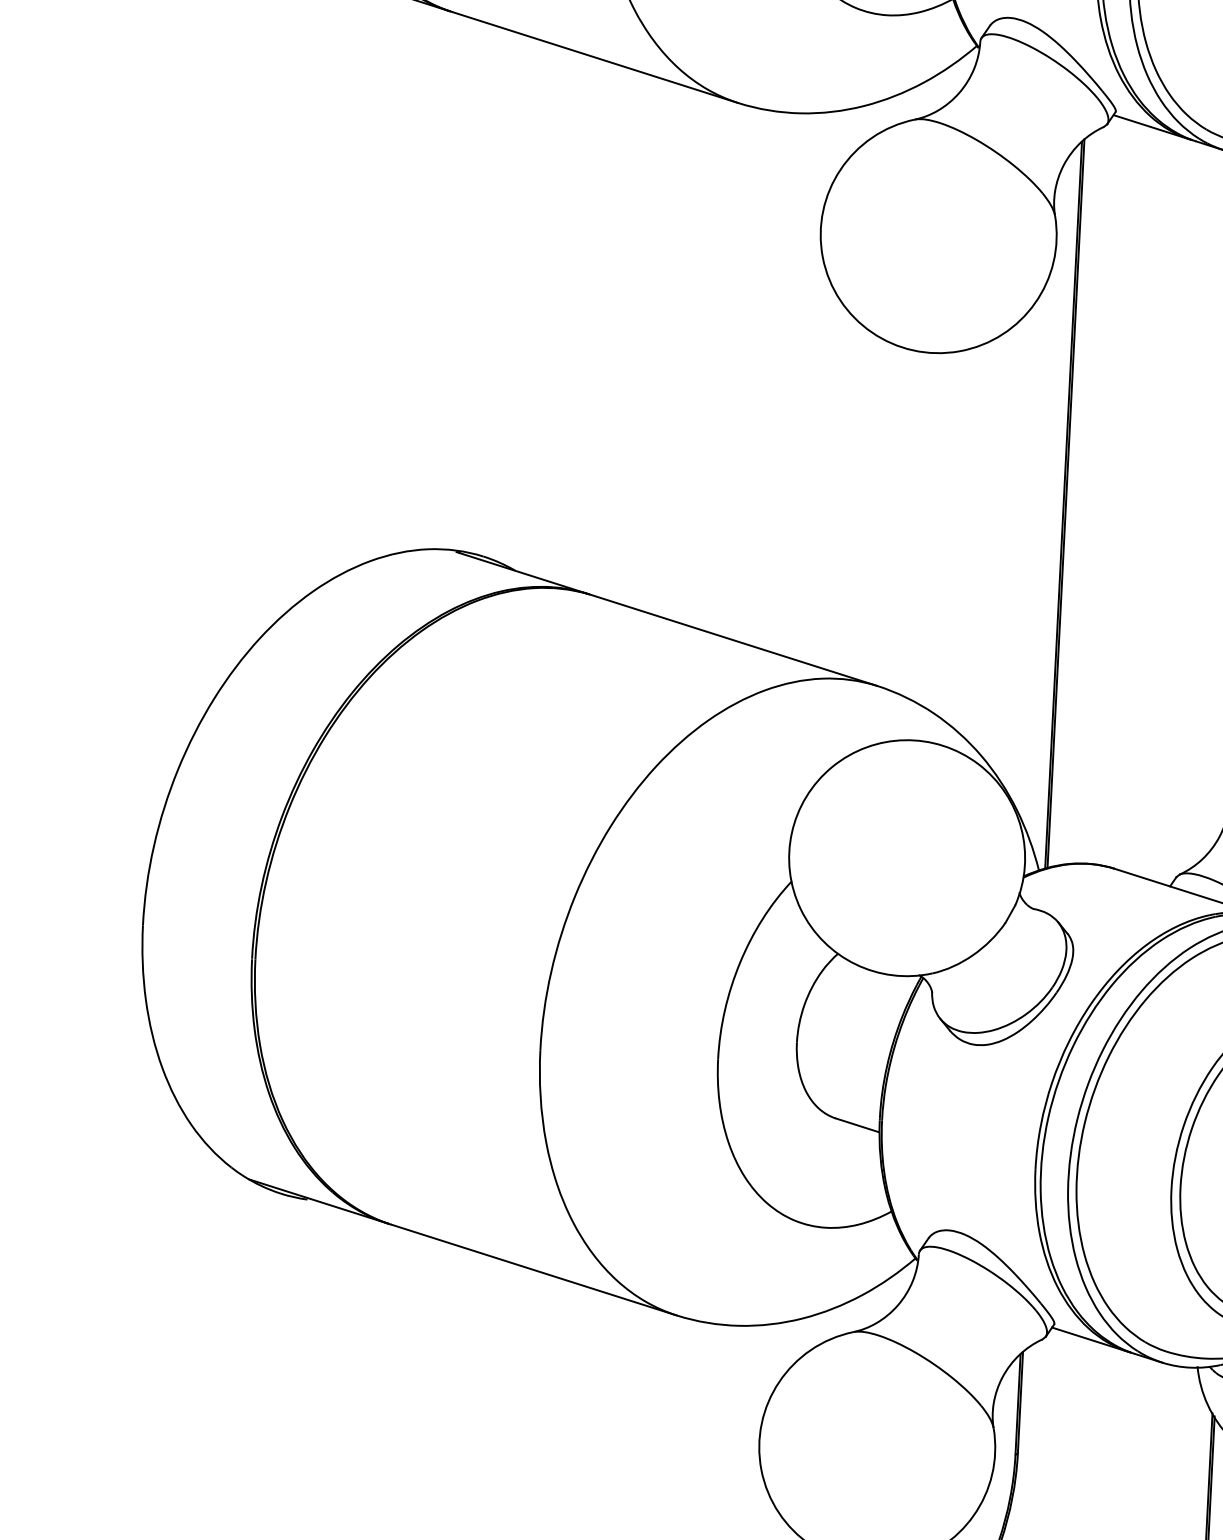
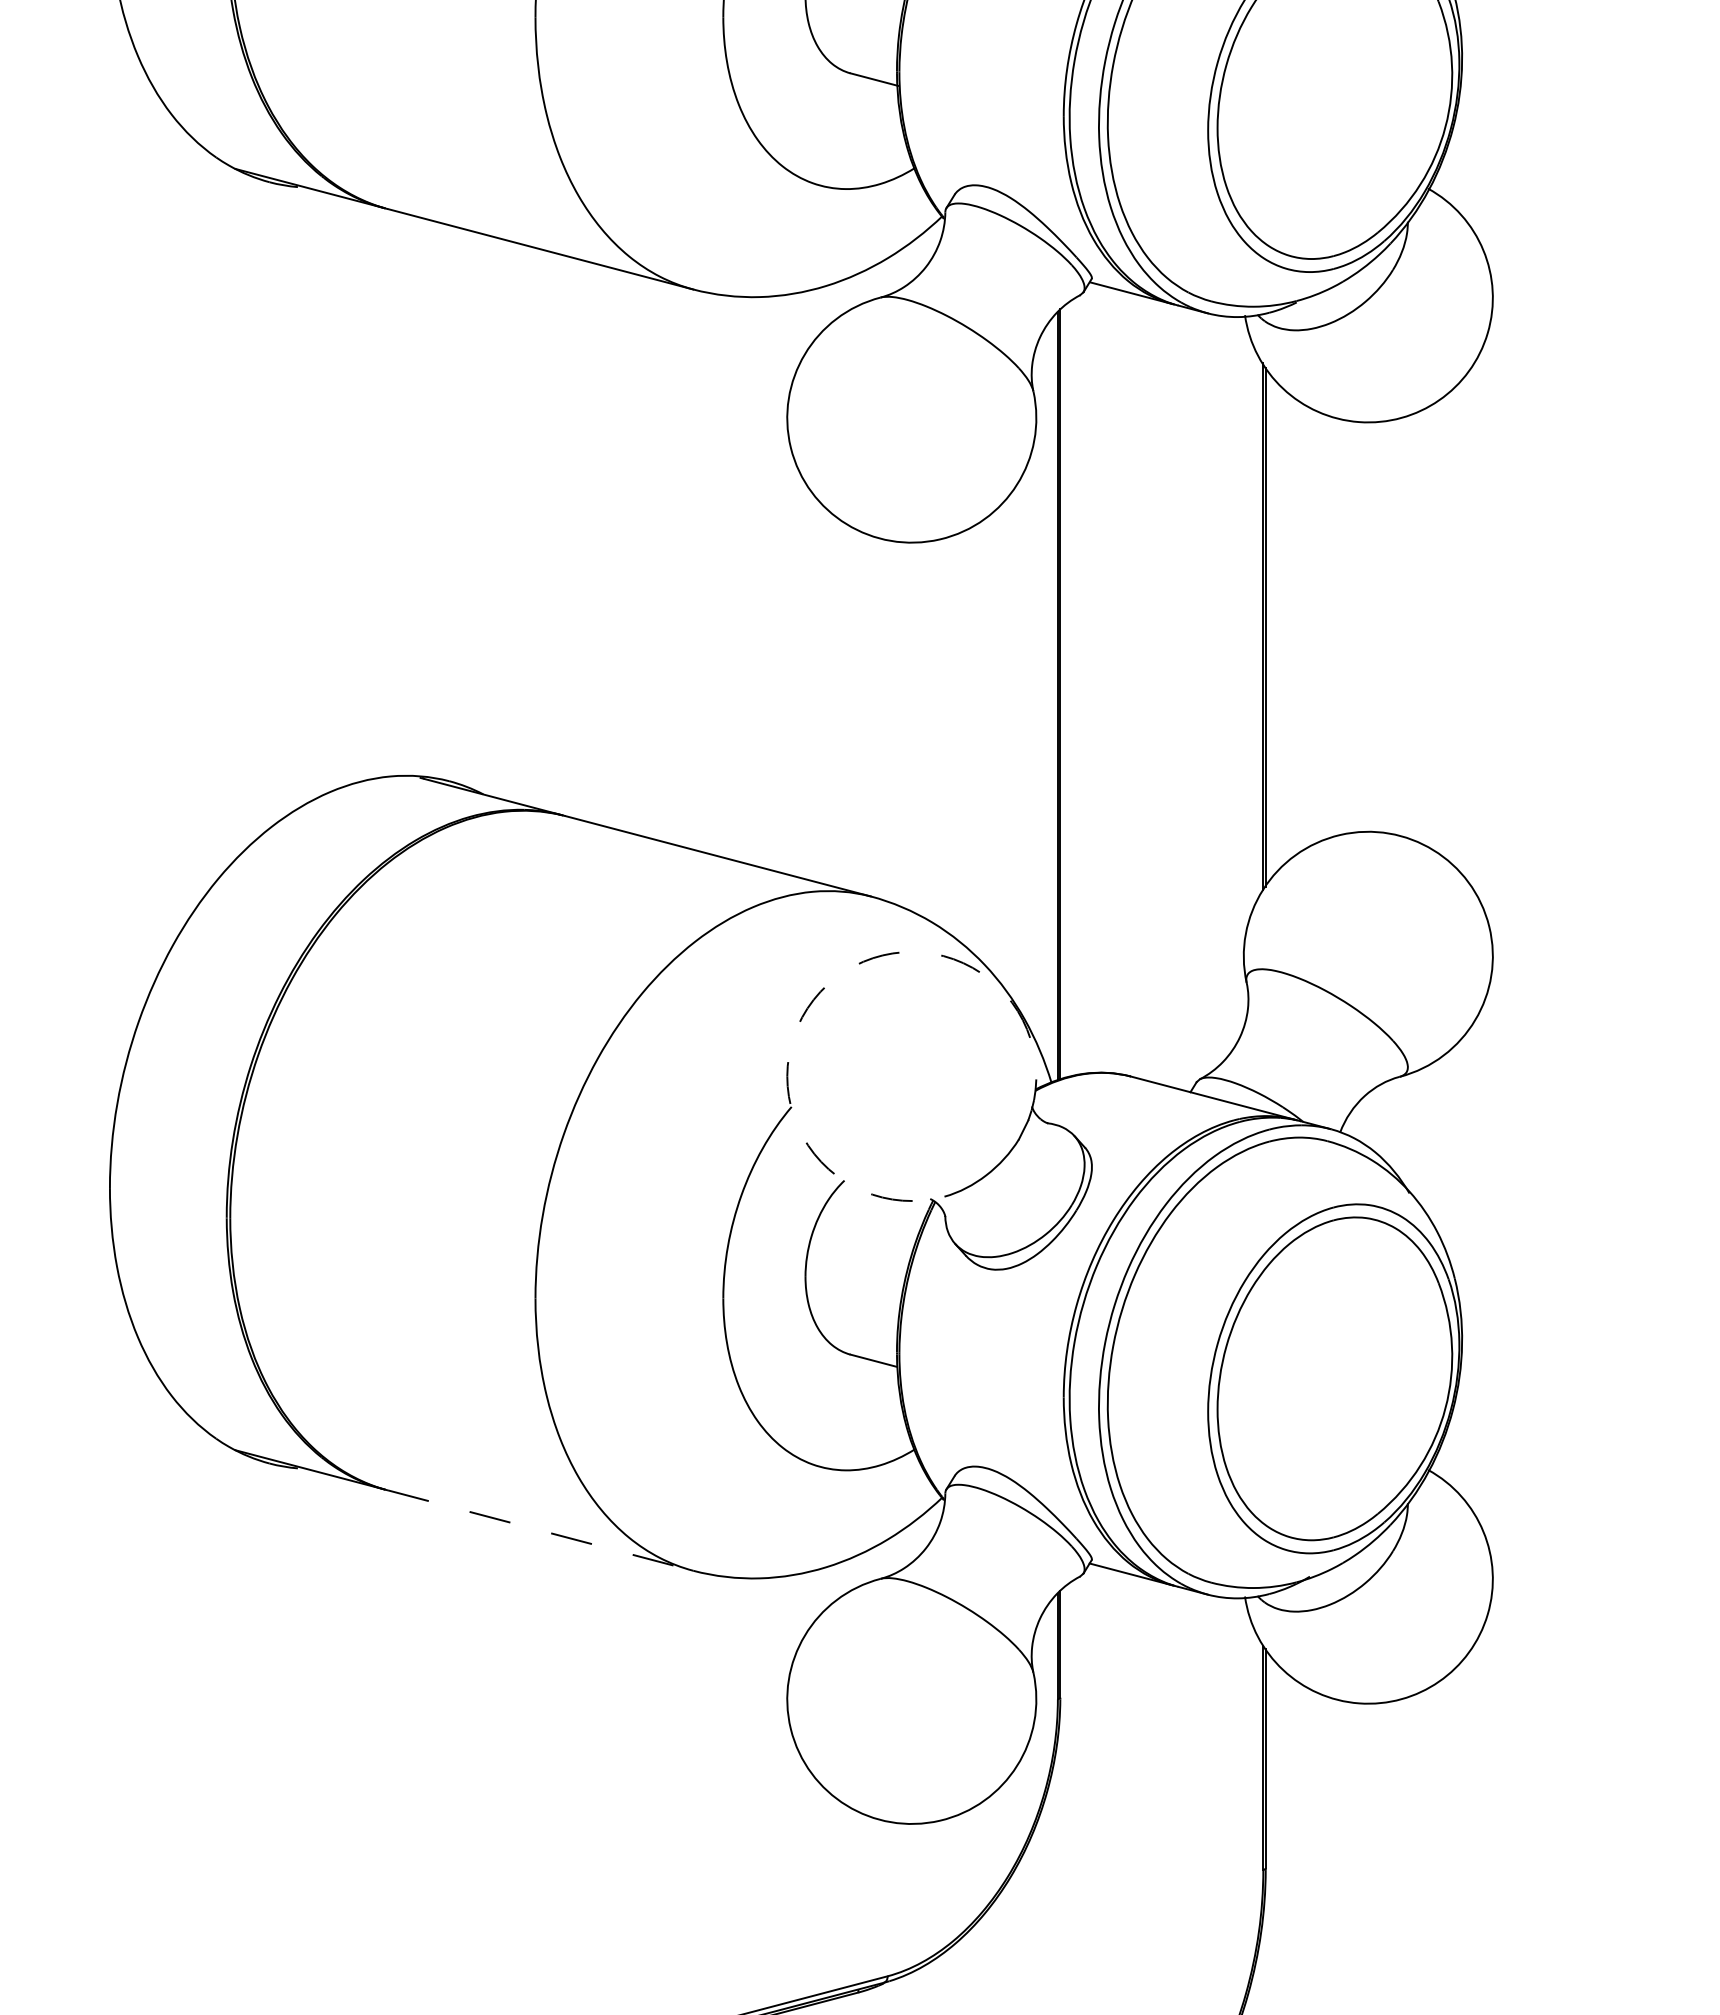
arc: (832, 767) -> (828, 984), solid -> dashed
line: (534, 1270) -> (540, 1530), solid -> dashed

